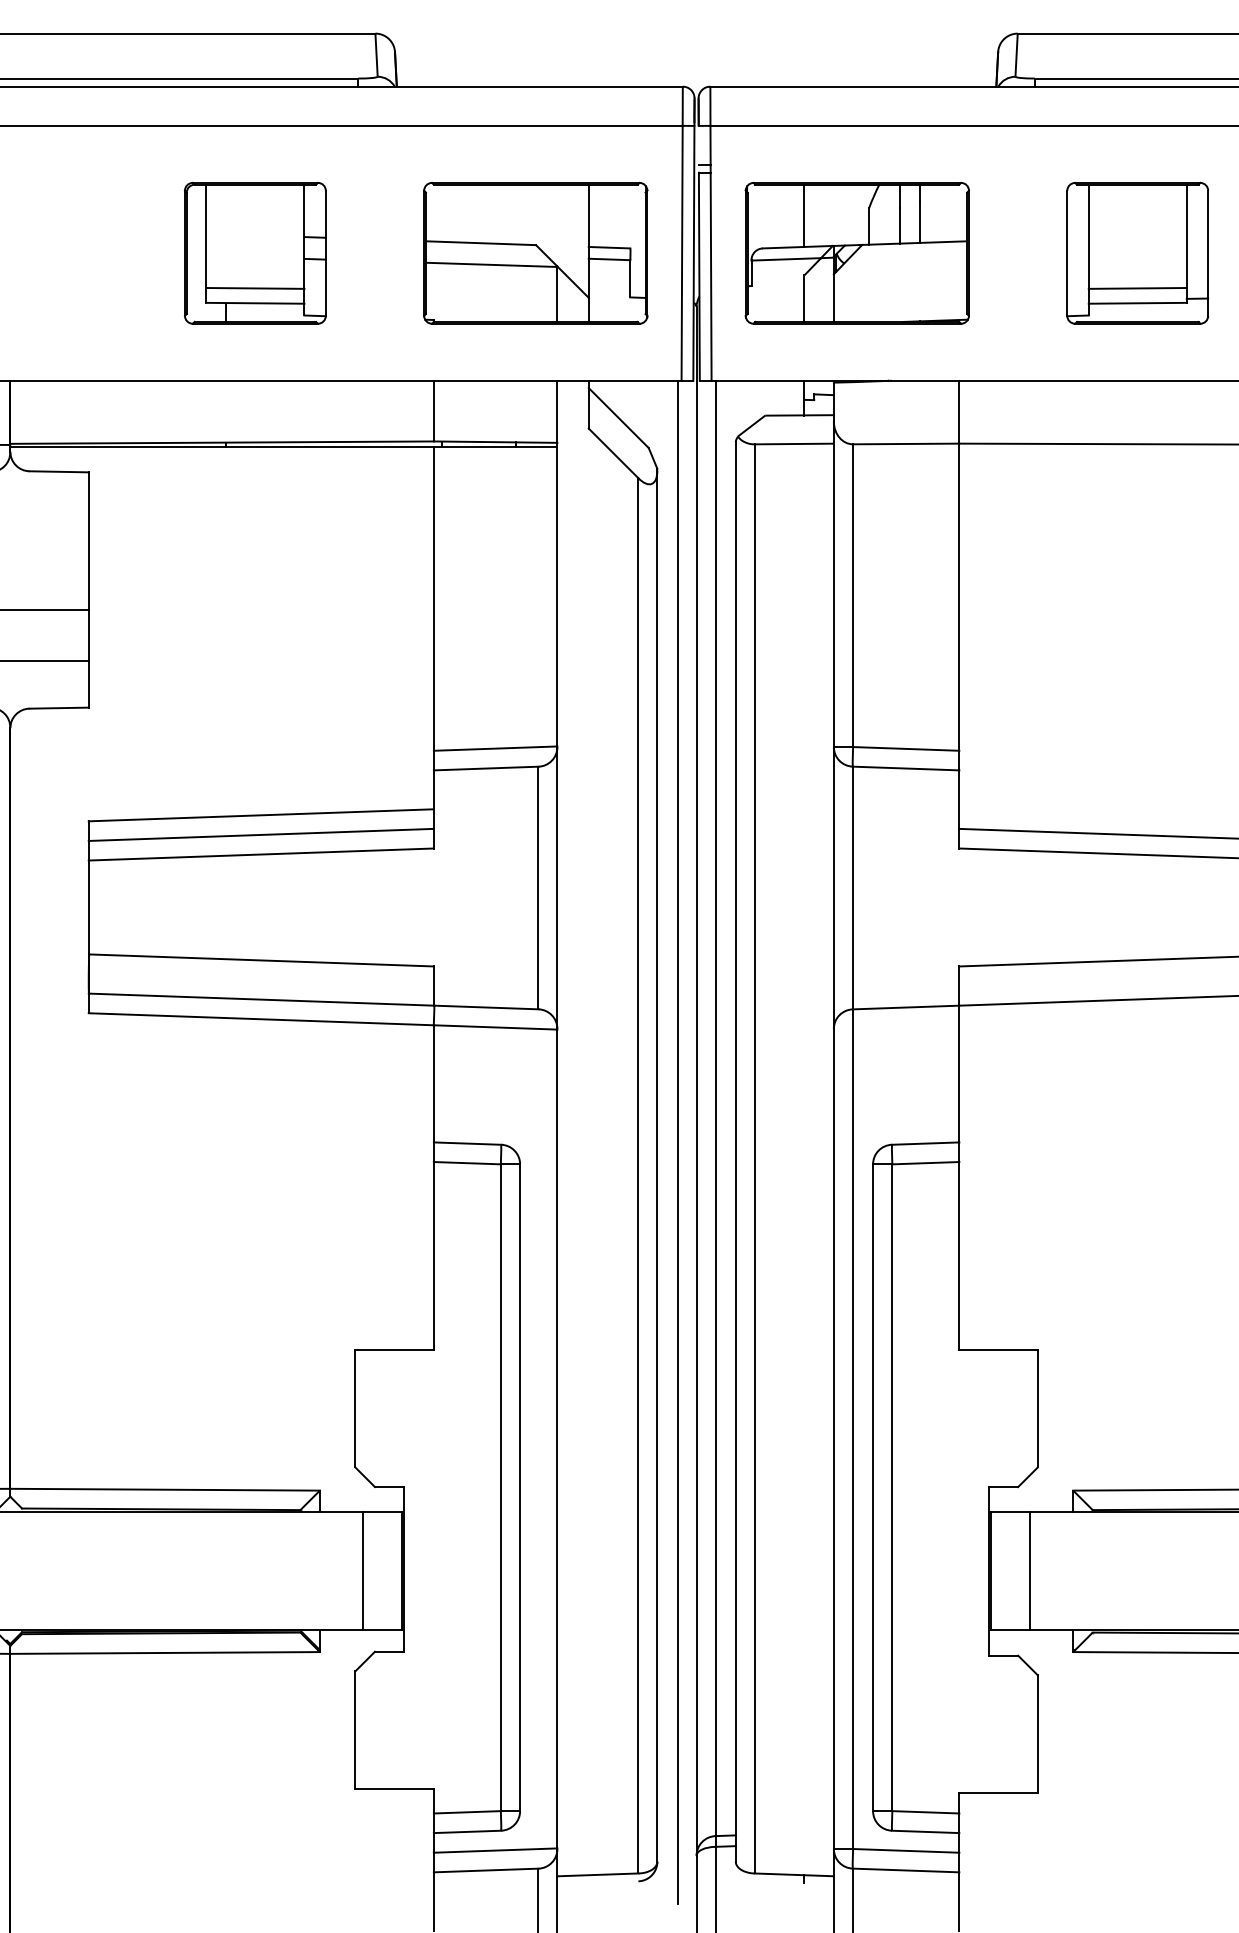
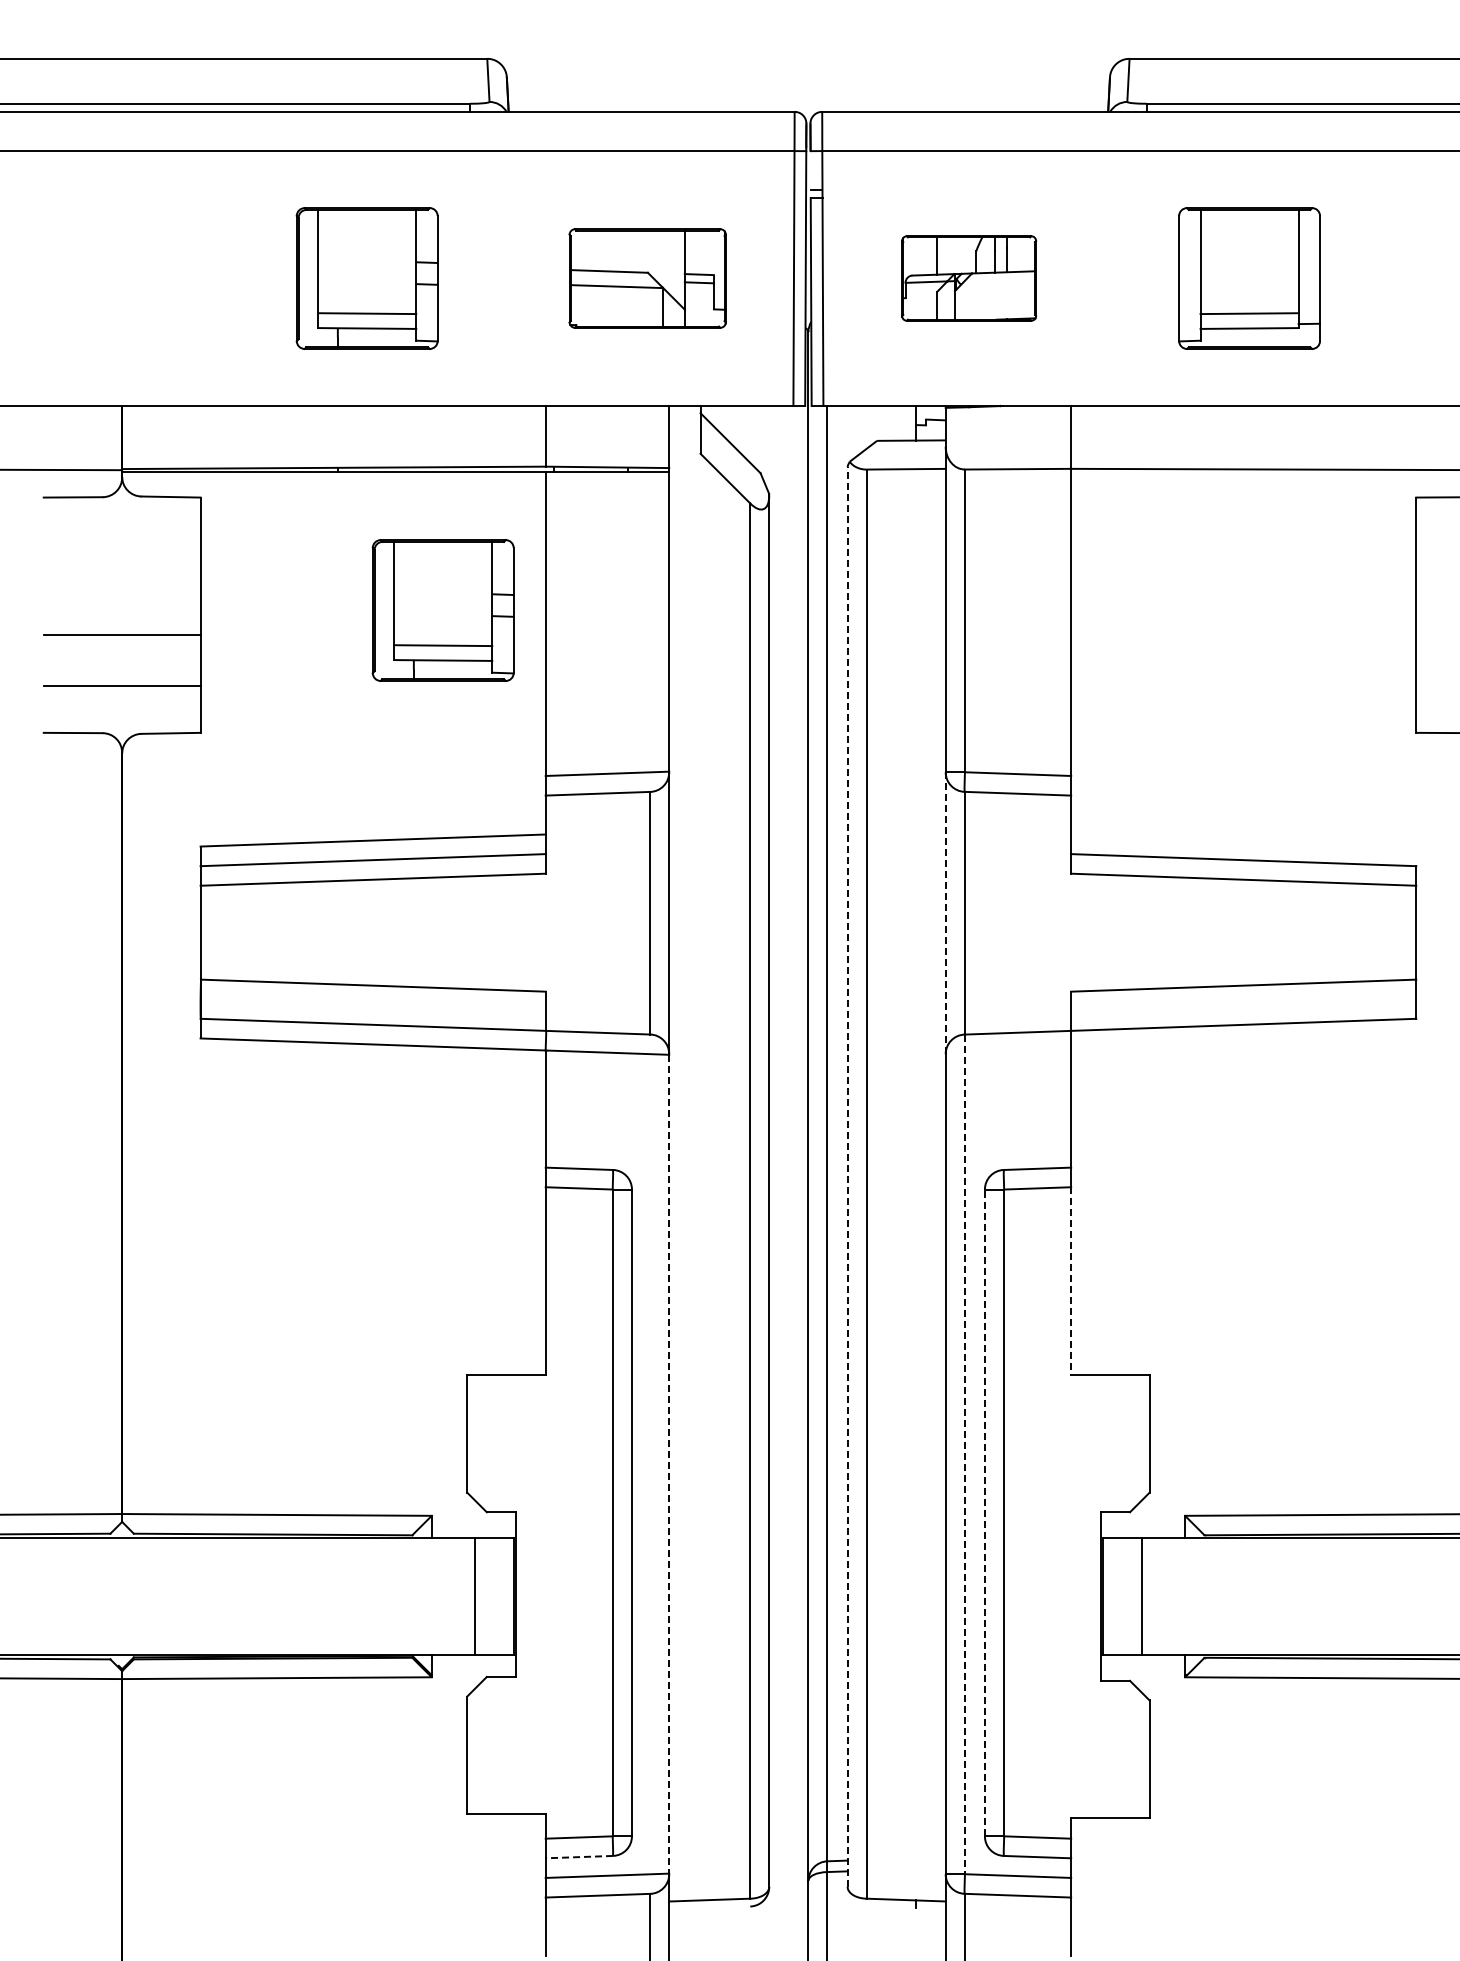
part: (535, 253) -> (647, 278), size x0.7
part: (856, 253) -> (968, 278), size x0.6
part: (330, 585) -> (442, 610), added
line: (833, 888) -> (945, 913), solid -> dashed
line: (677, 1142) -> (789, 1167), removed
line: (735, 1151) -> (847, 1176), solid -> dashed
line: (959, 1256) -> (1071, 1281), solid -> dashed
line: (852, 1429) -> (964, 1454), solid -> dashed
line: (557, 1439) -> (669, 1464), solid -> dashed
line: (872, 1487) -> (984, 1512), solid -> dashed
line: (467, 1832) -> (579, 1857), solid -> dashed

